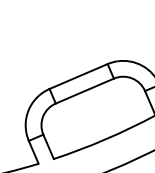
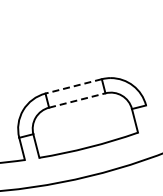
line: (78, 76) -> (73, 86), solid -> dashed
line: (85, 91) -> (77, 100), solid -> dashed

